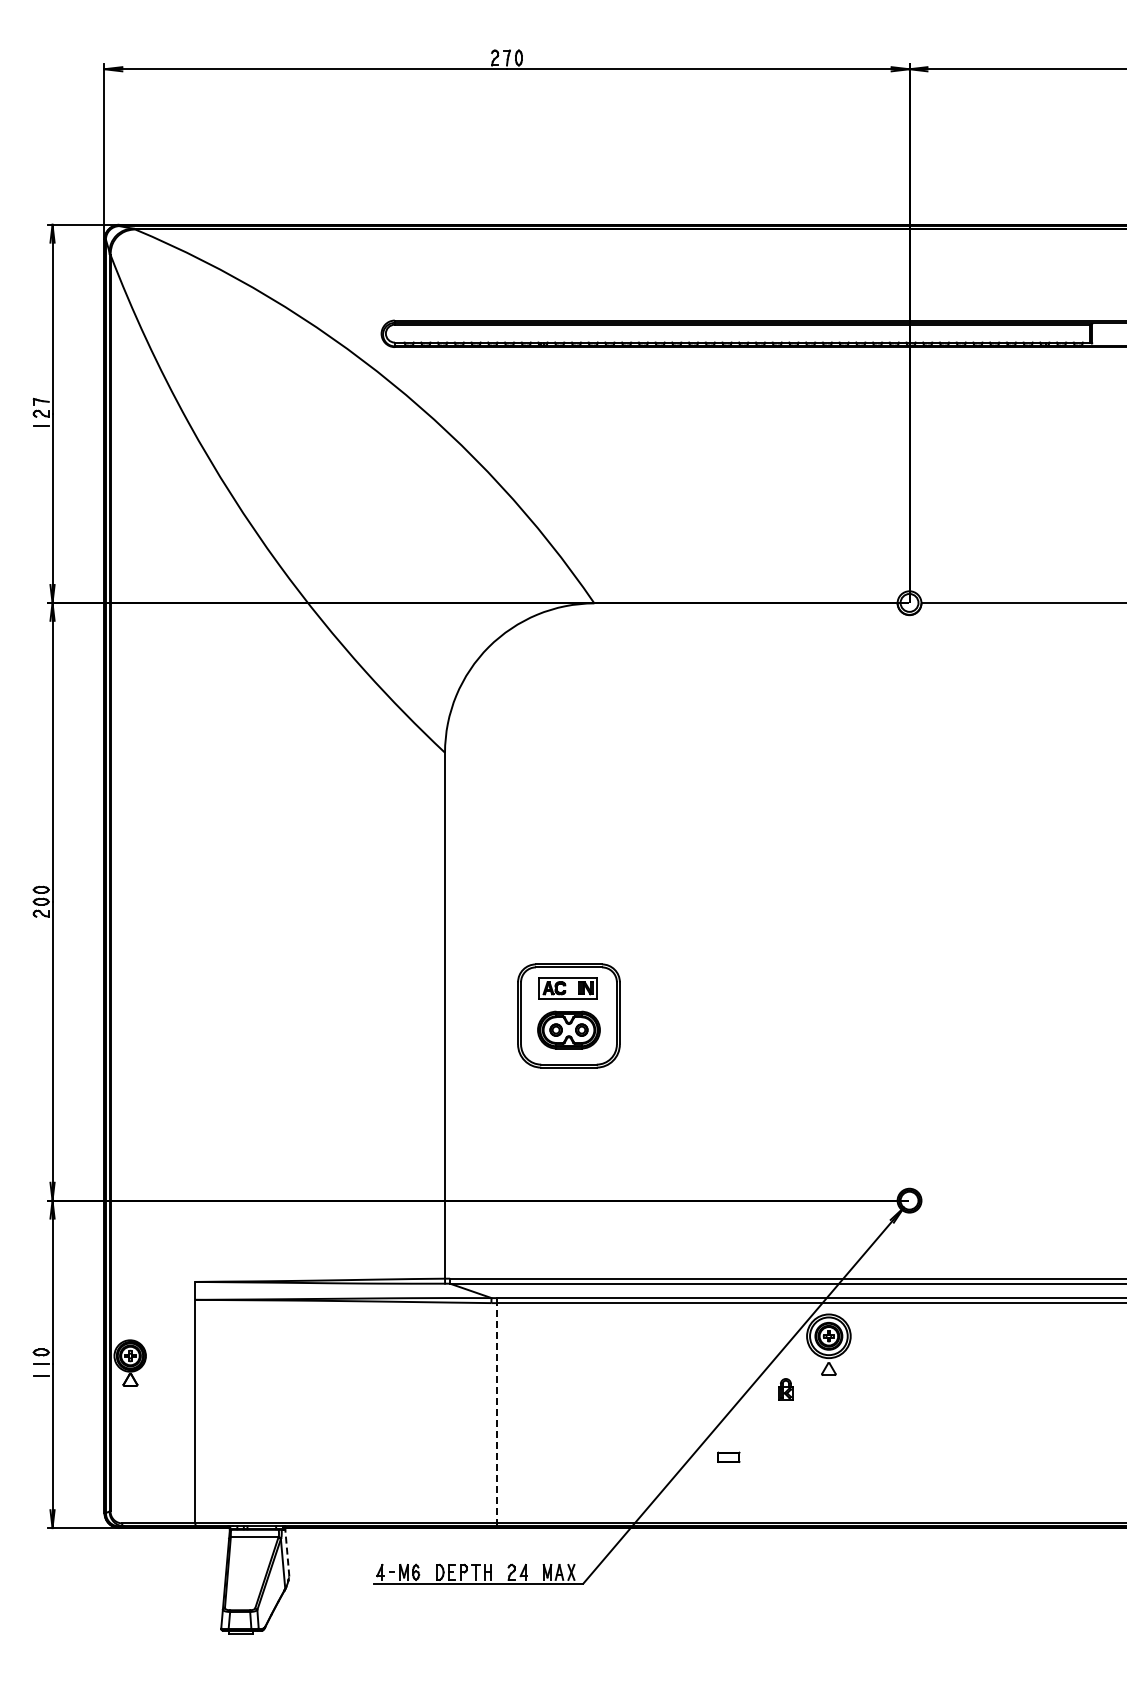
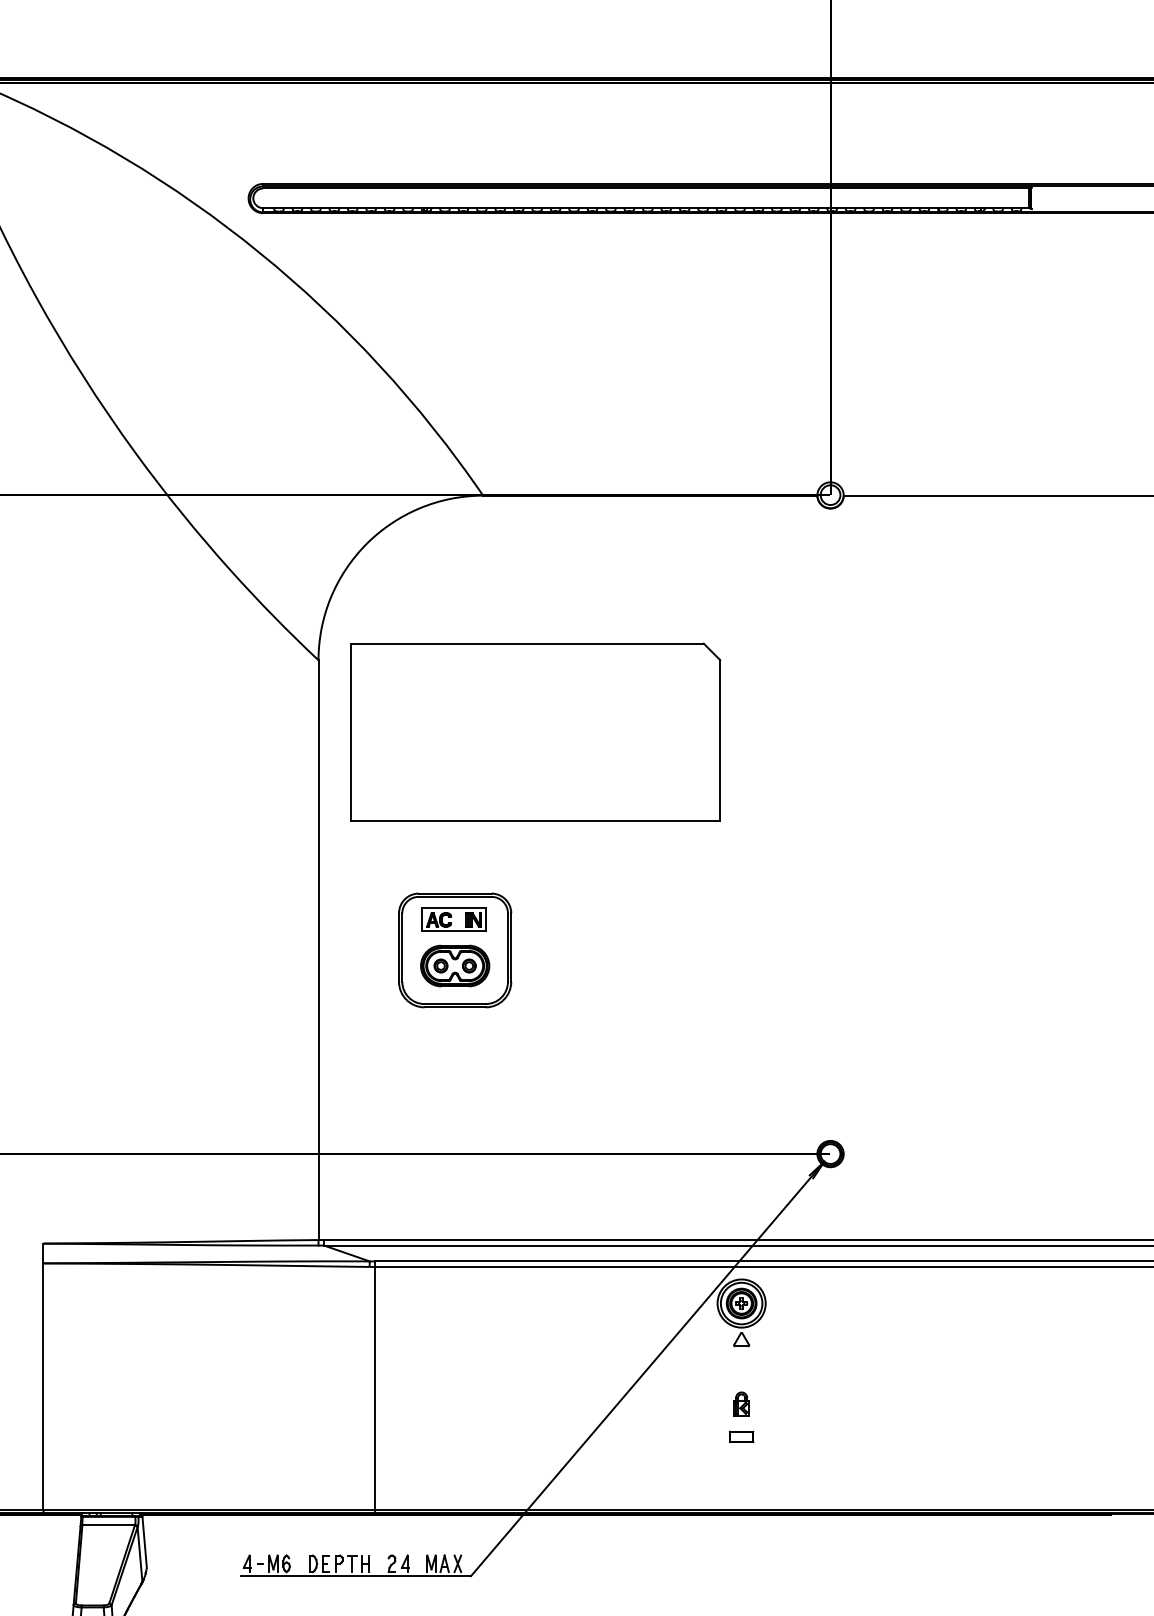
part: (642, 817) -> (536, 731), added
part: (785, 1389) -> (741, 1404), moved
line: (496, 1411) -> (375, 1386), dashed -> solid
part: (728, 1456) -> (741, 1436), moved
line: (287, 1552) -> (144, 1541), dashed -> solid

